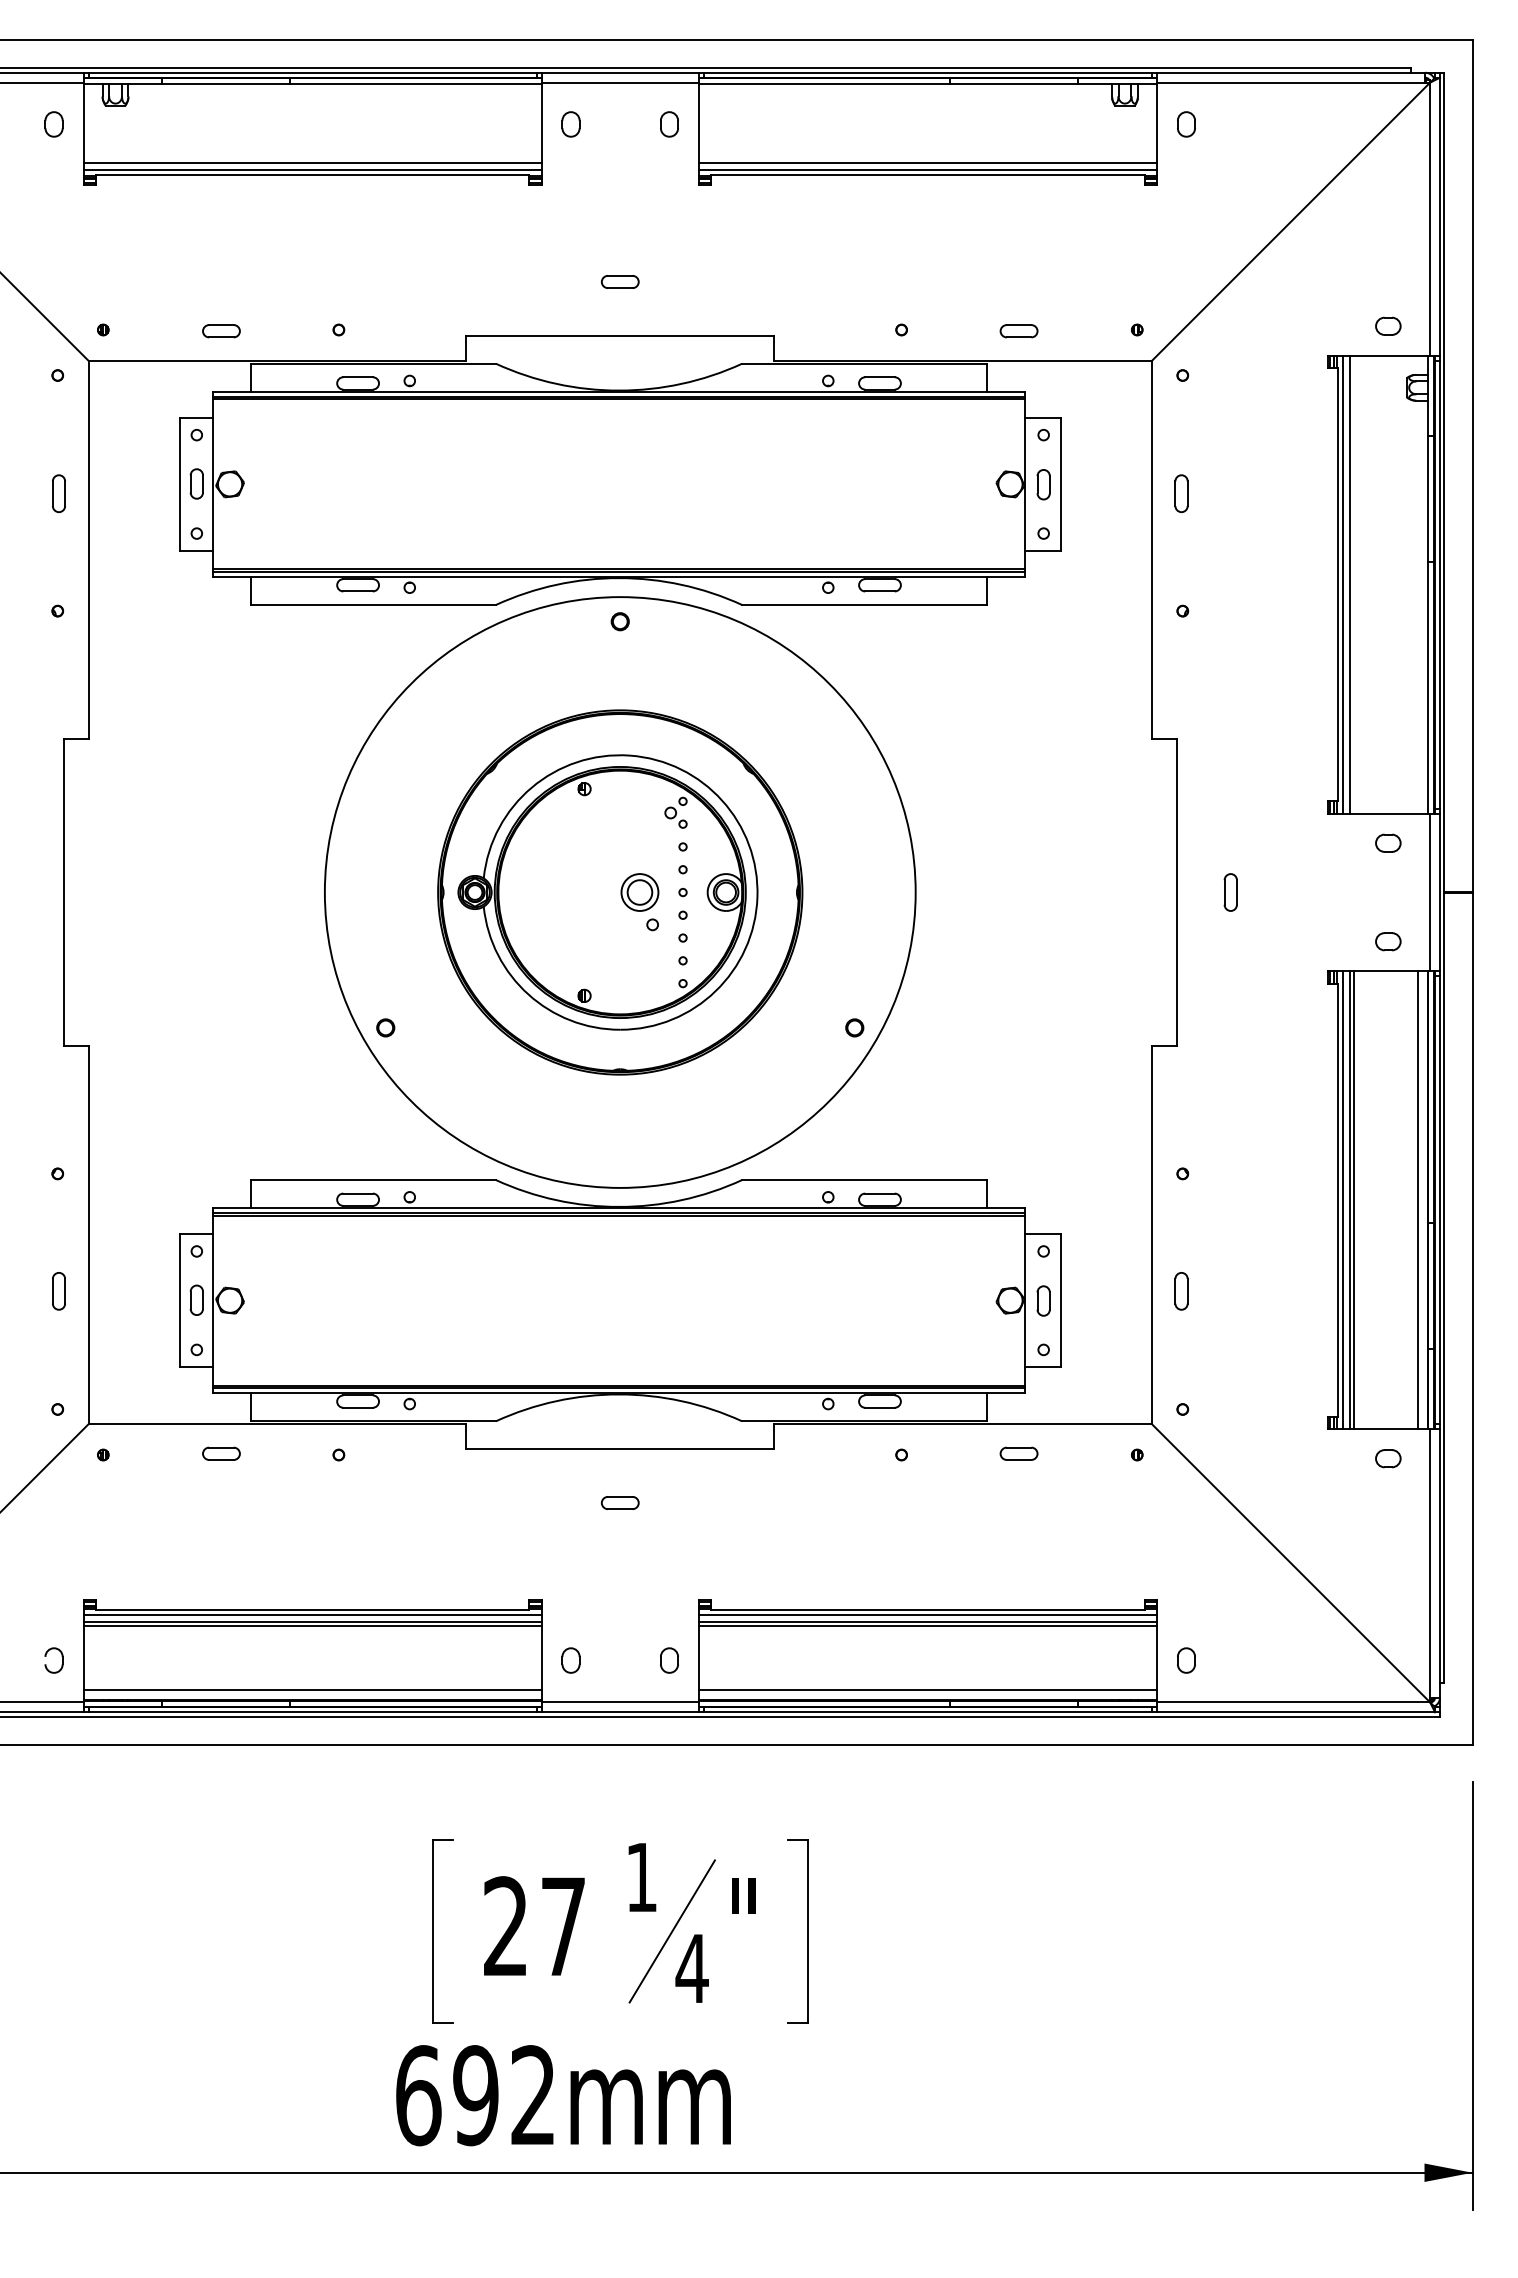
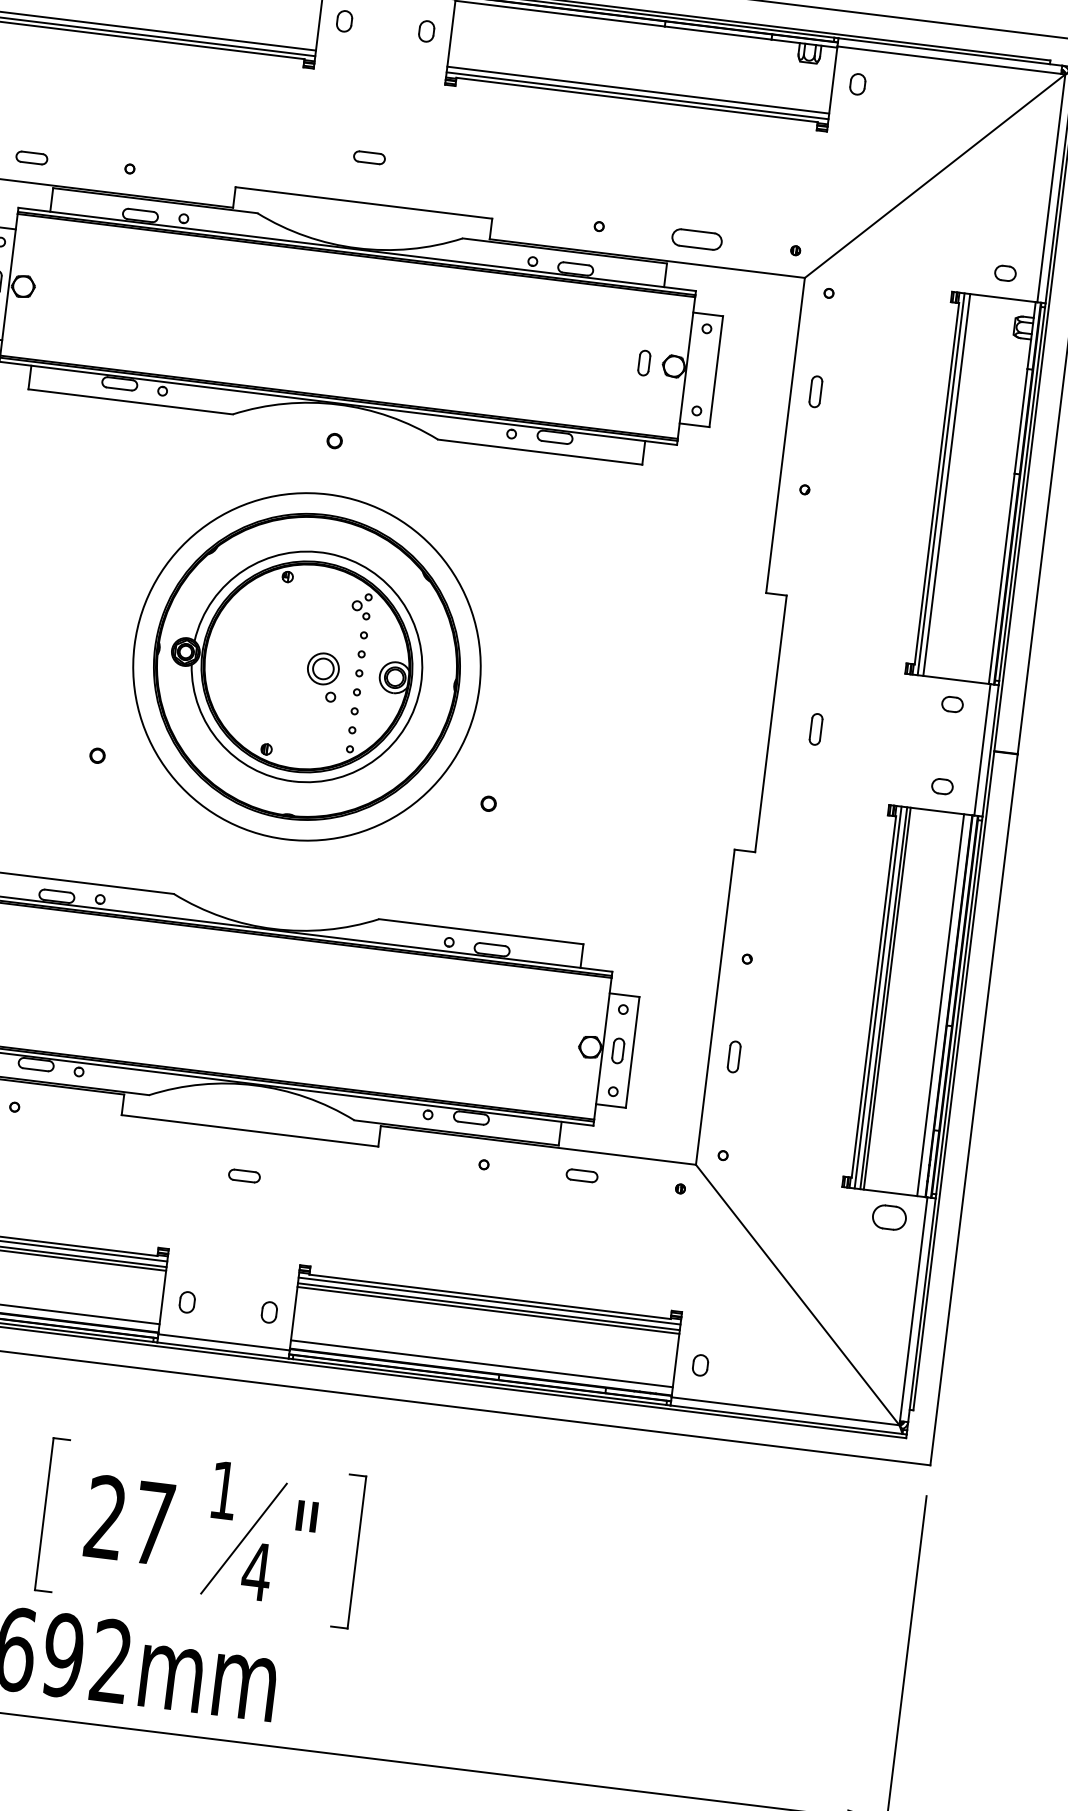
part: (1018, 331) -> (696, 239), size x1.6
part: (1043, 484) -> (644, 362), moved
circle: (619, 892) -> (306, 666), size x0.7
part: (1388, 1458) -> (889, 1217), size x1.6

